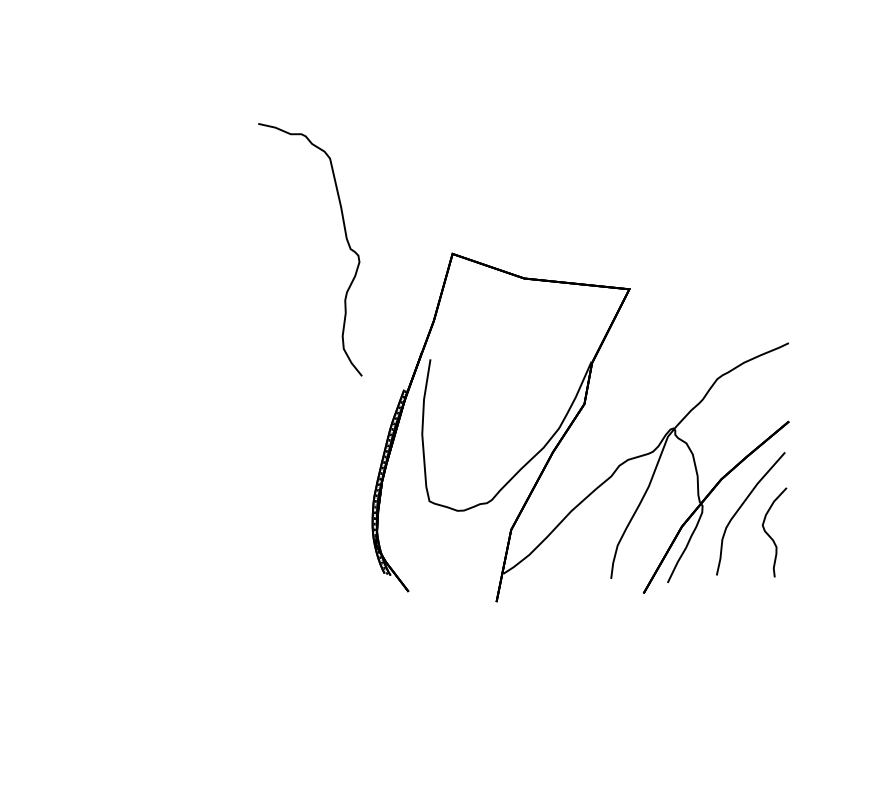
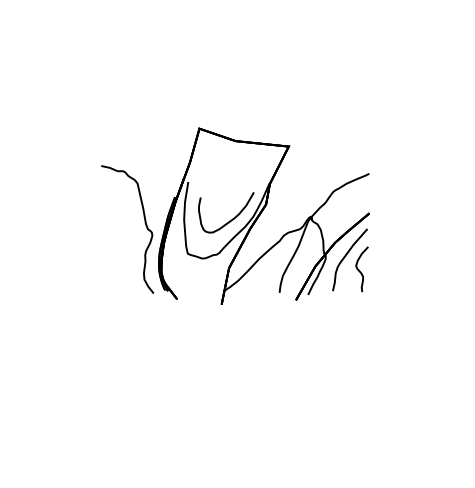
curve: (343, 235) -> (144, 222), moved
part: (517, 431) -> (232, 218), added

